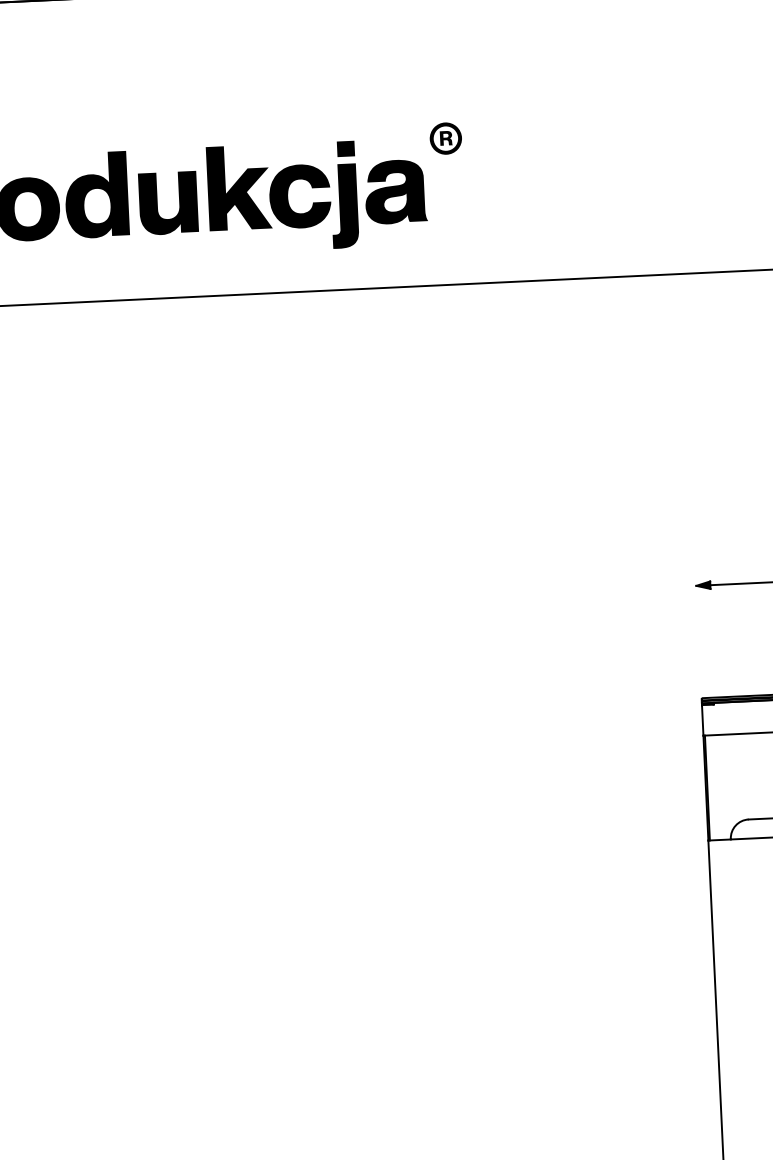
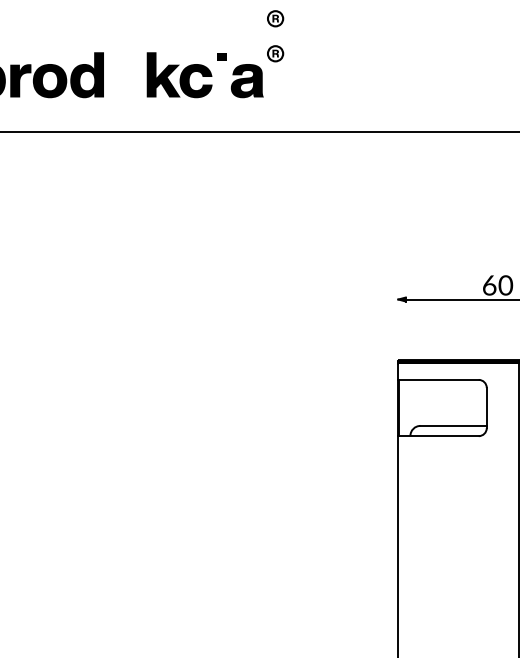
part: (442, 72) -> (275, 18), added
fill: (168, 203) -> (125, 81), removed
fill: (344, 206) -> (219, 87), removed

